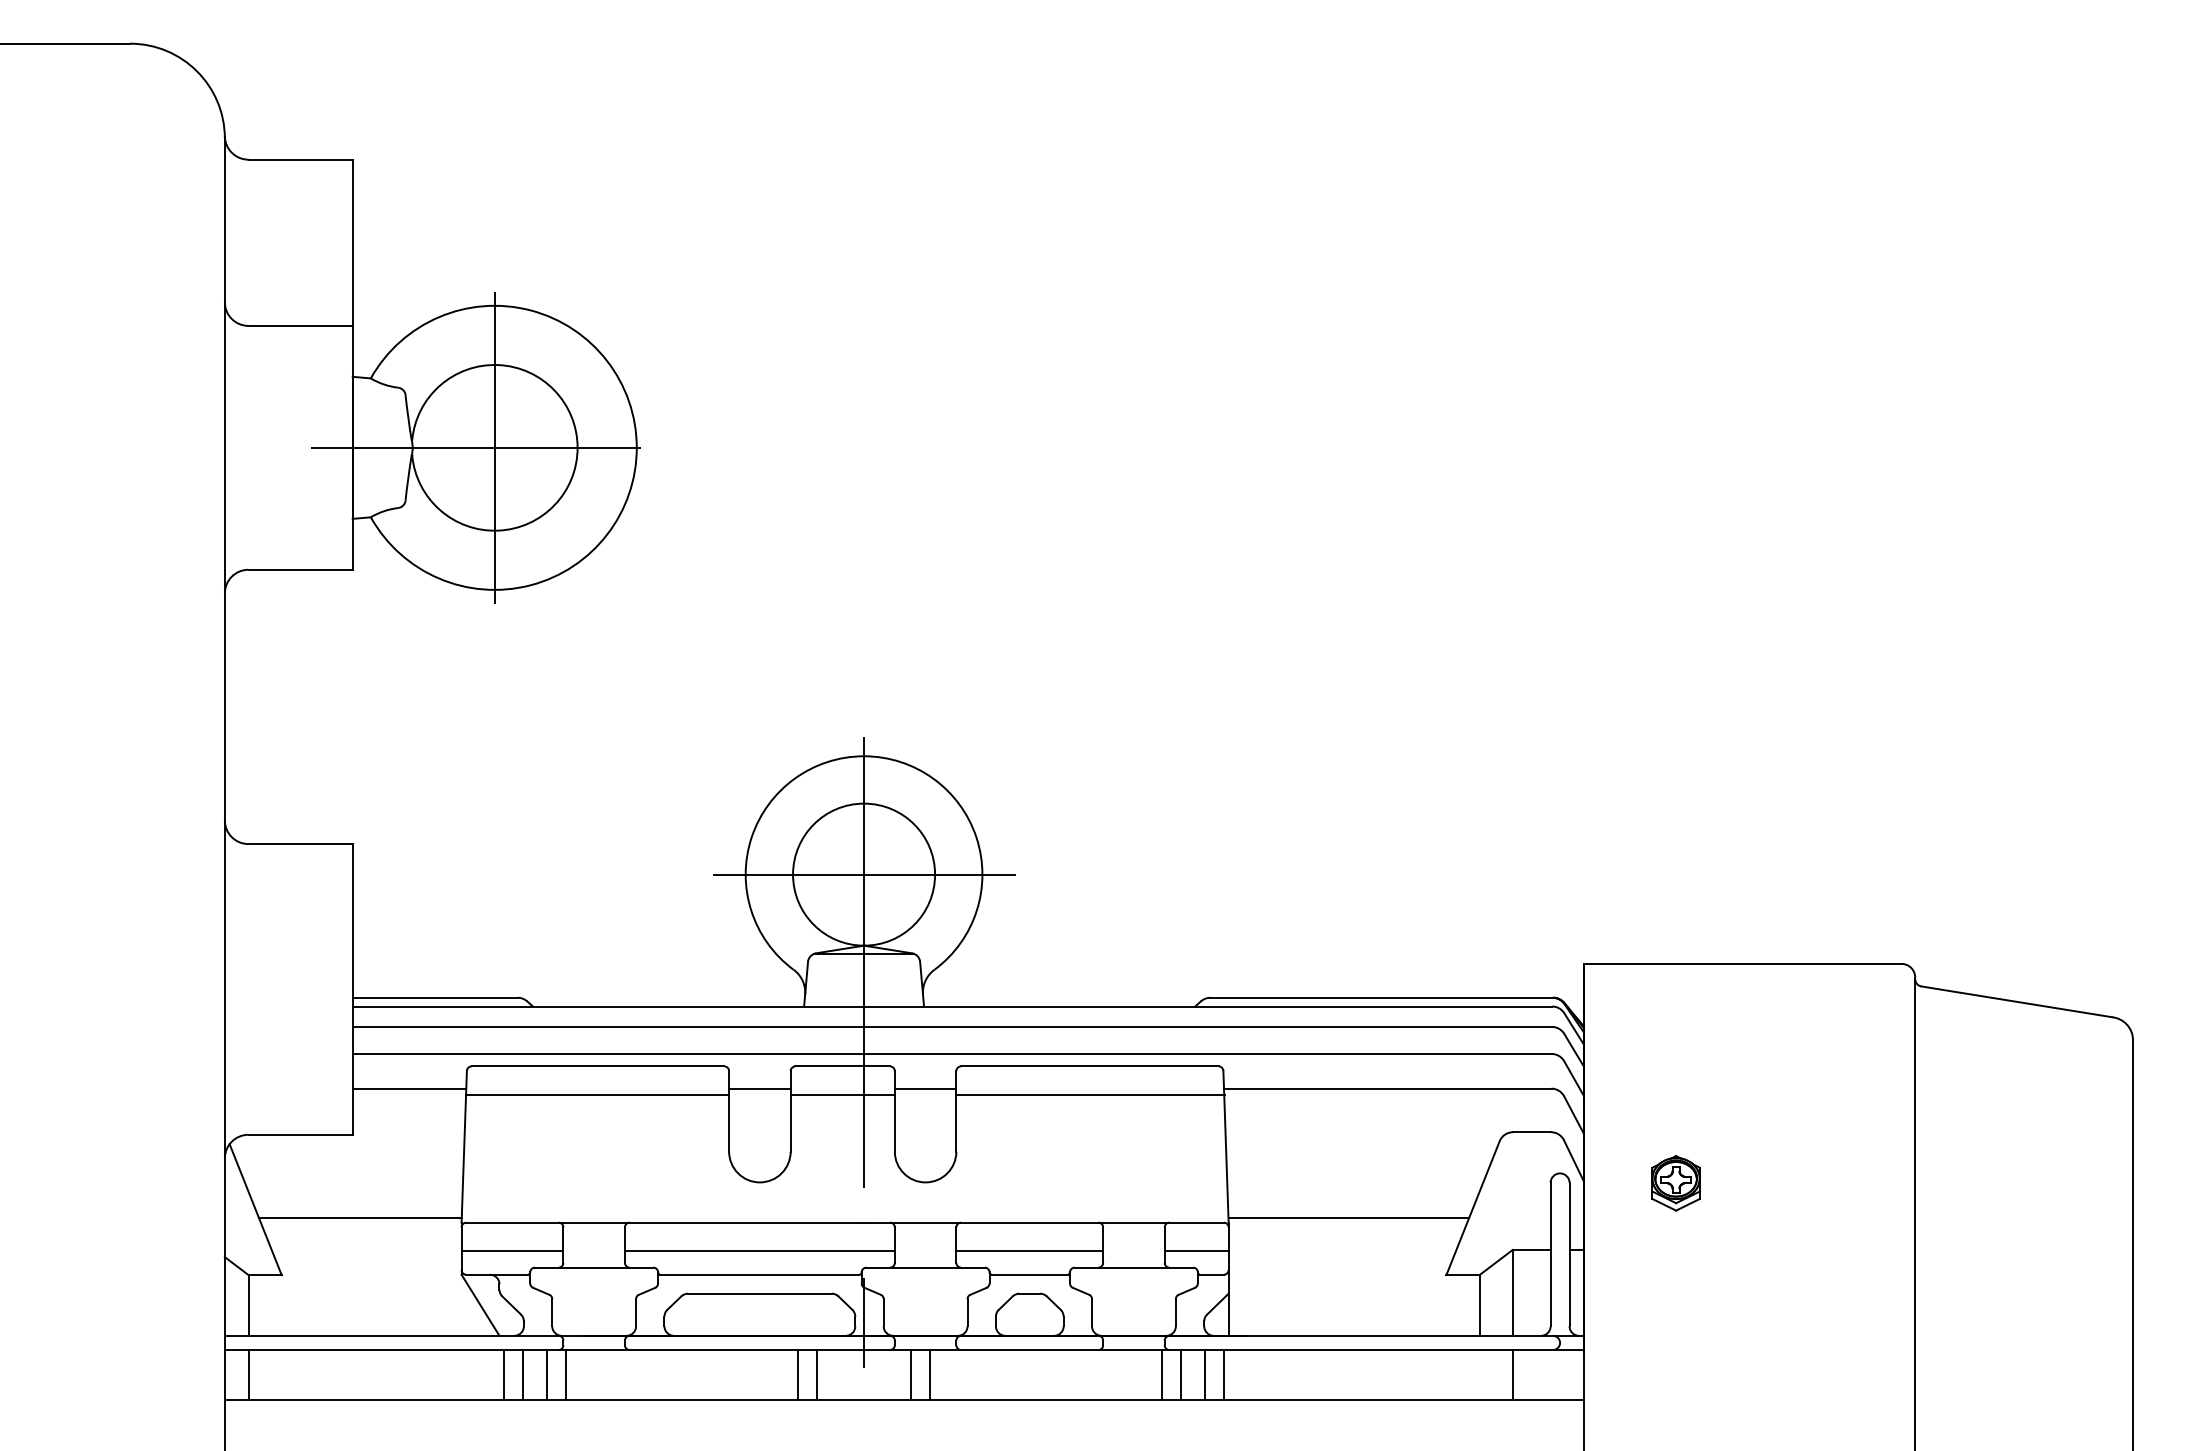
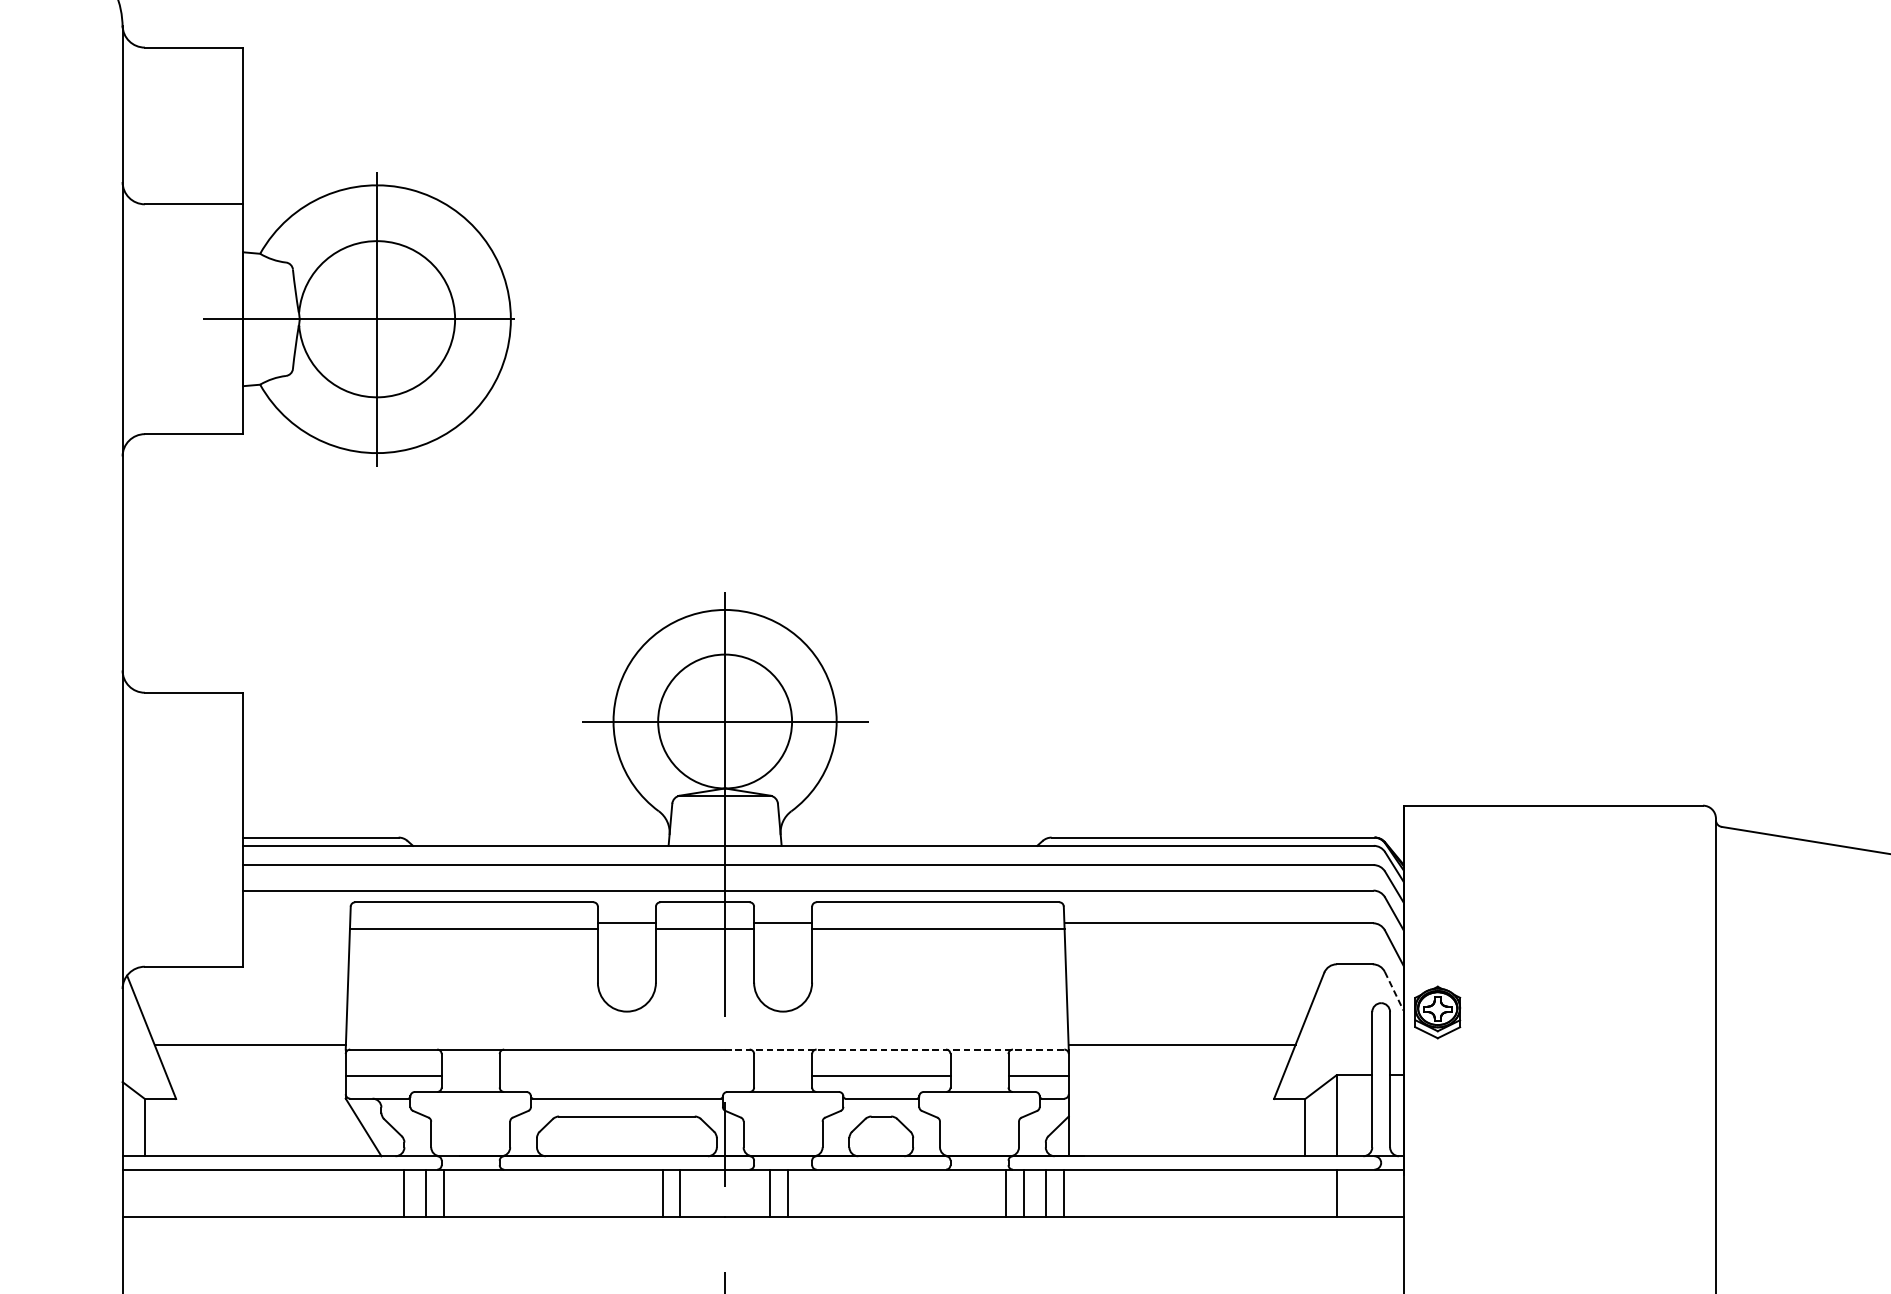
line: (409, 1088) -> (296, 923), removed
line: (1573, 1160) -> (1393, 990), solid -> dashed
part: (1675, 1183) -> (1437, 1012), moved
line: (1043, 1222) -> (894, 1049), solid -> dashed
line: (759, 1251) -> (626, 1076), removed
line: (248, 1375) -> (144, 1193), removed
line: (504, 1375) -> (386, 1193), removed

